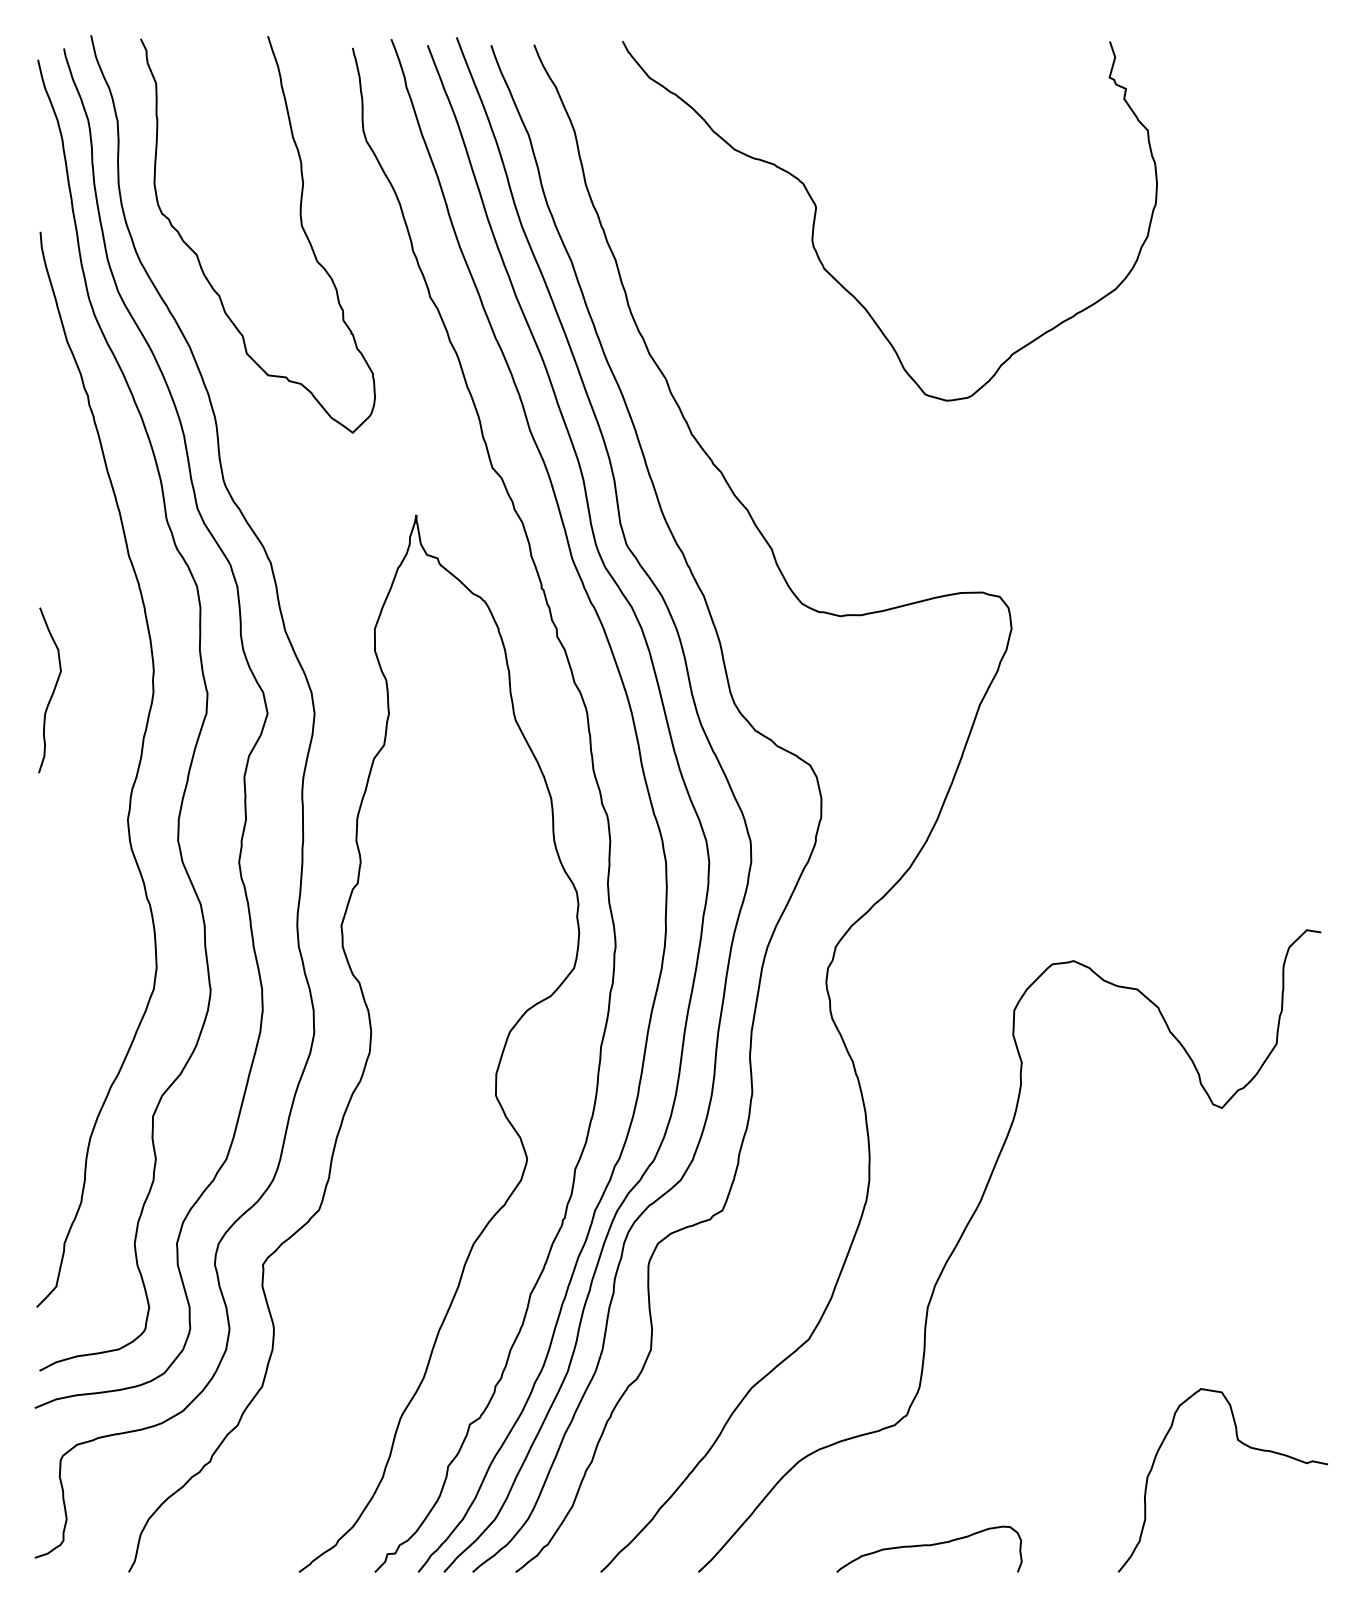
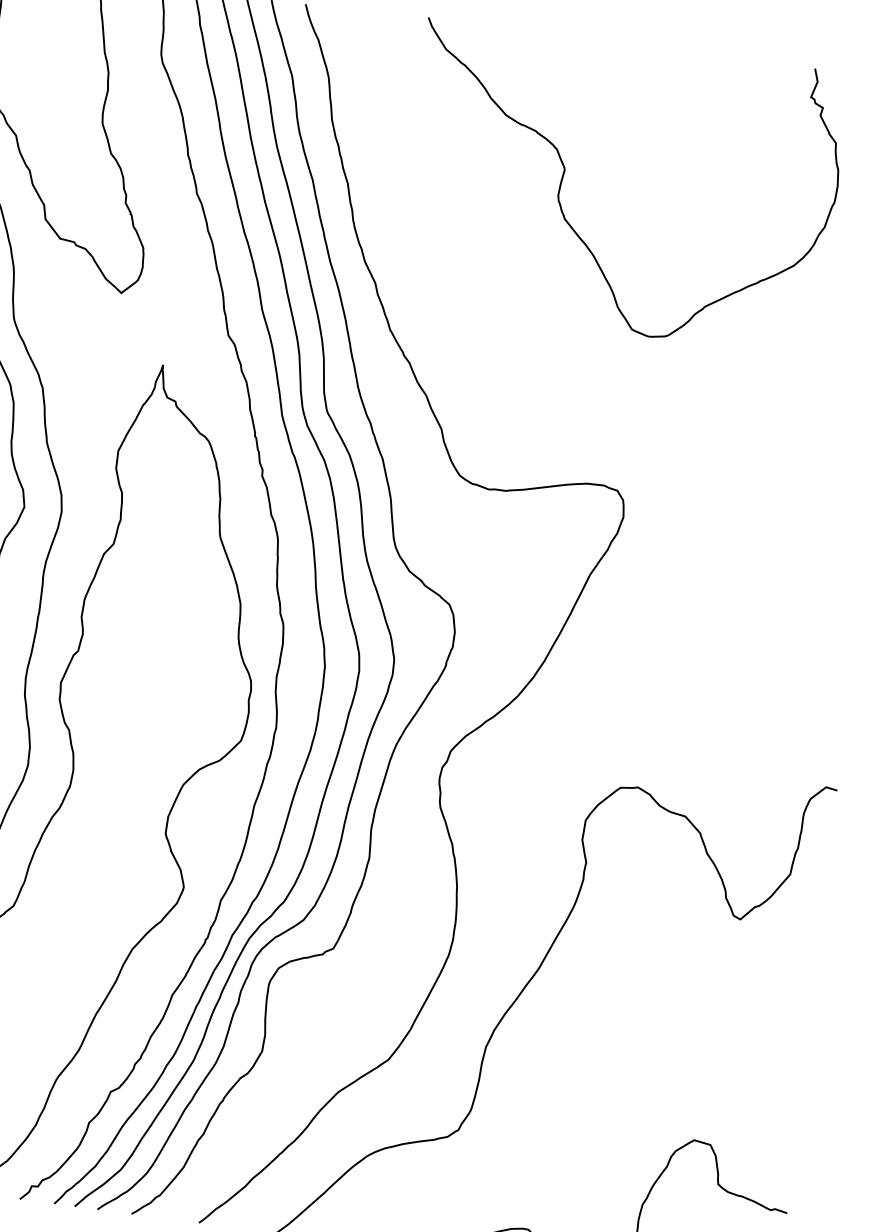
curve: (816, 214) -> (564, 175), moved

